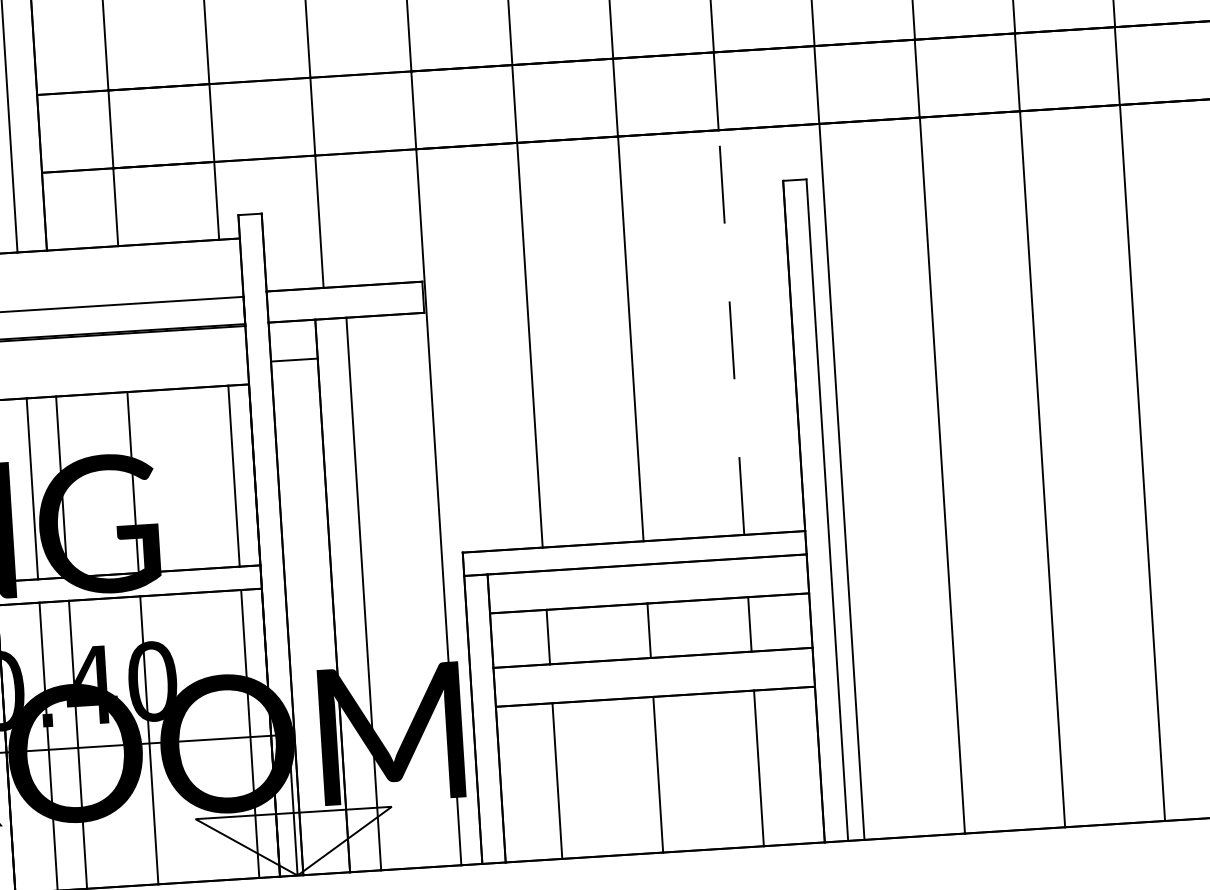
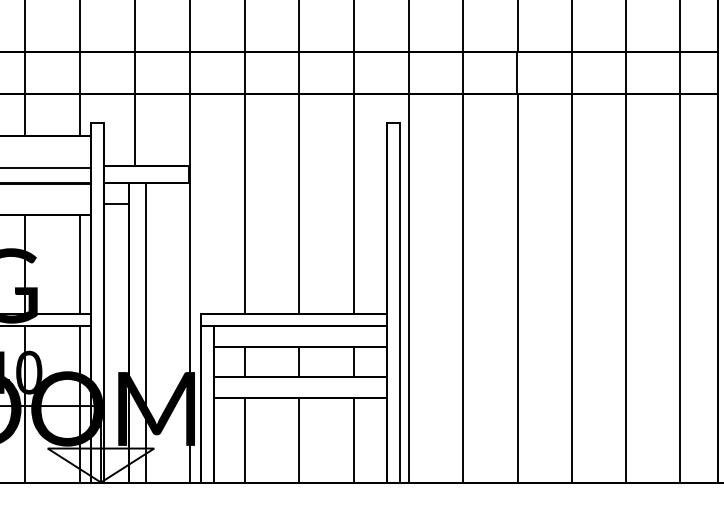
line: (732, 332) -> (354, 203), dashed -> solid

